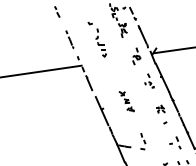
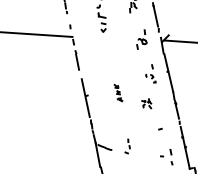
part: (126, 101) -> (118, 92), size x0.6
part: (160, 108) -> (147, 102), moved
part: (143, 141) -> (128, 146), size x0.7

